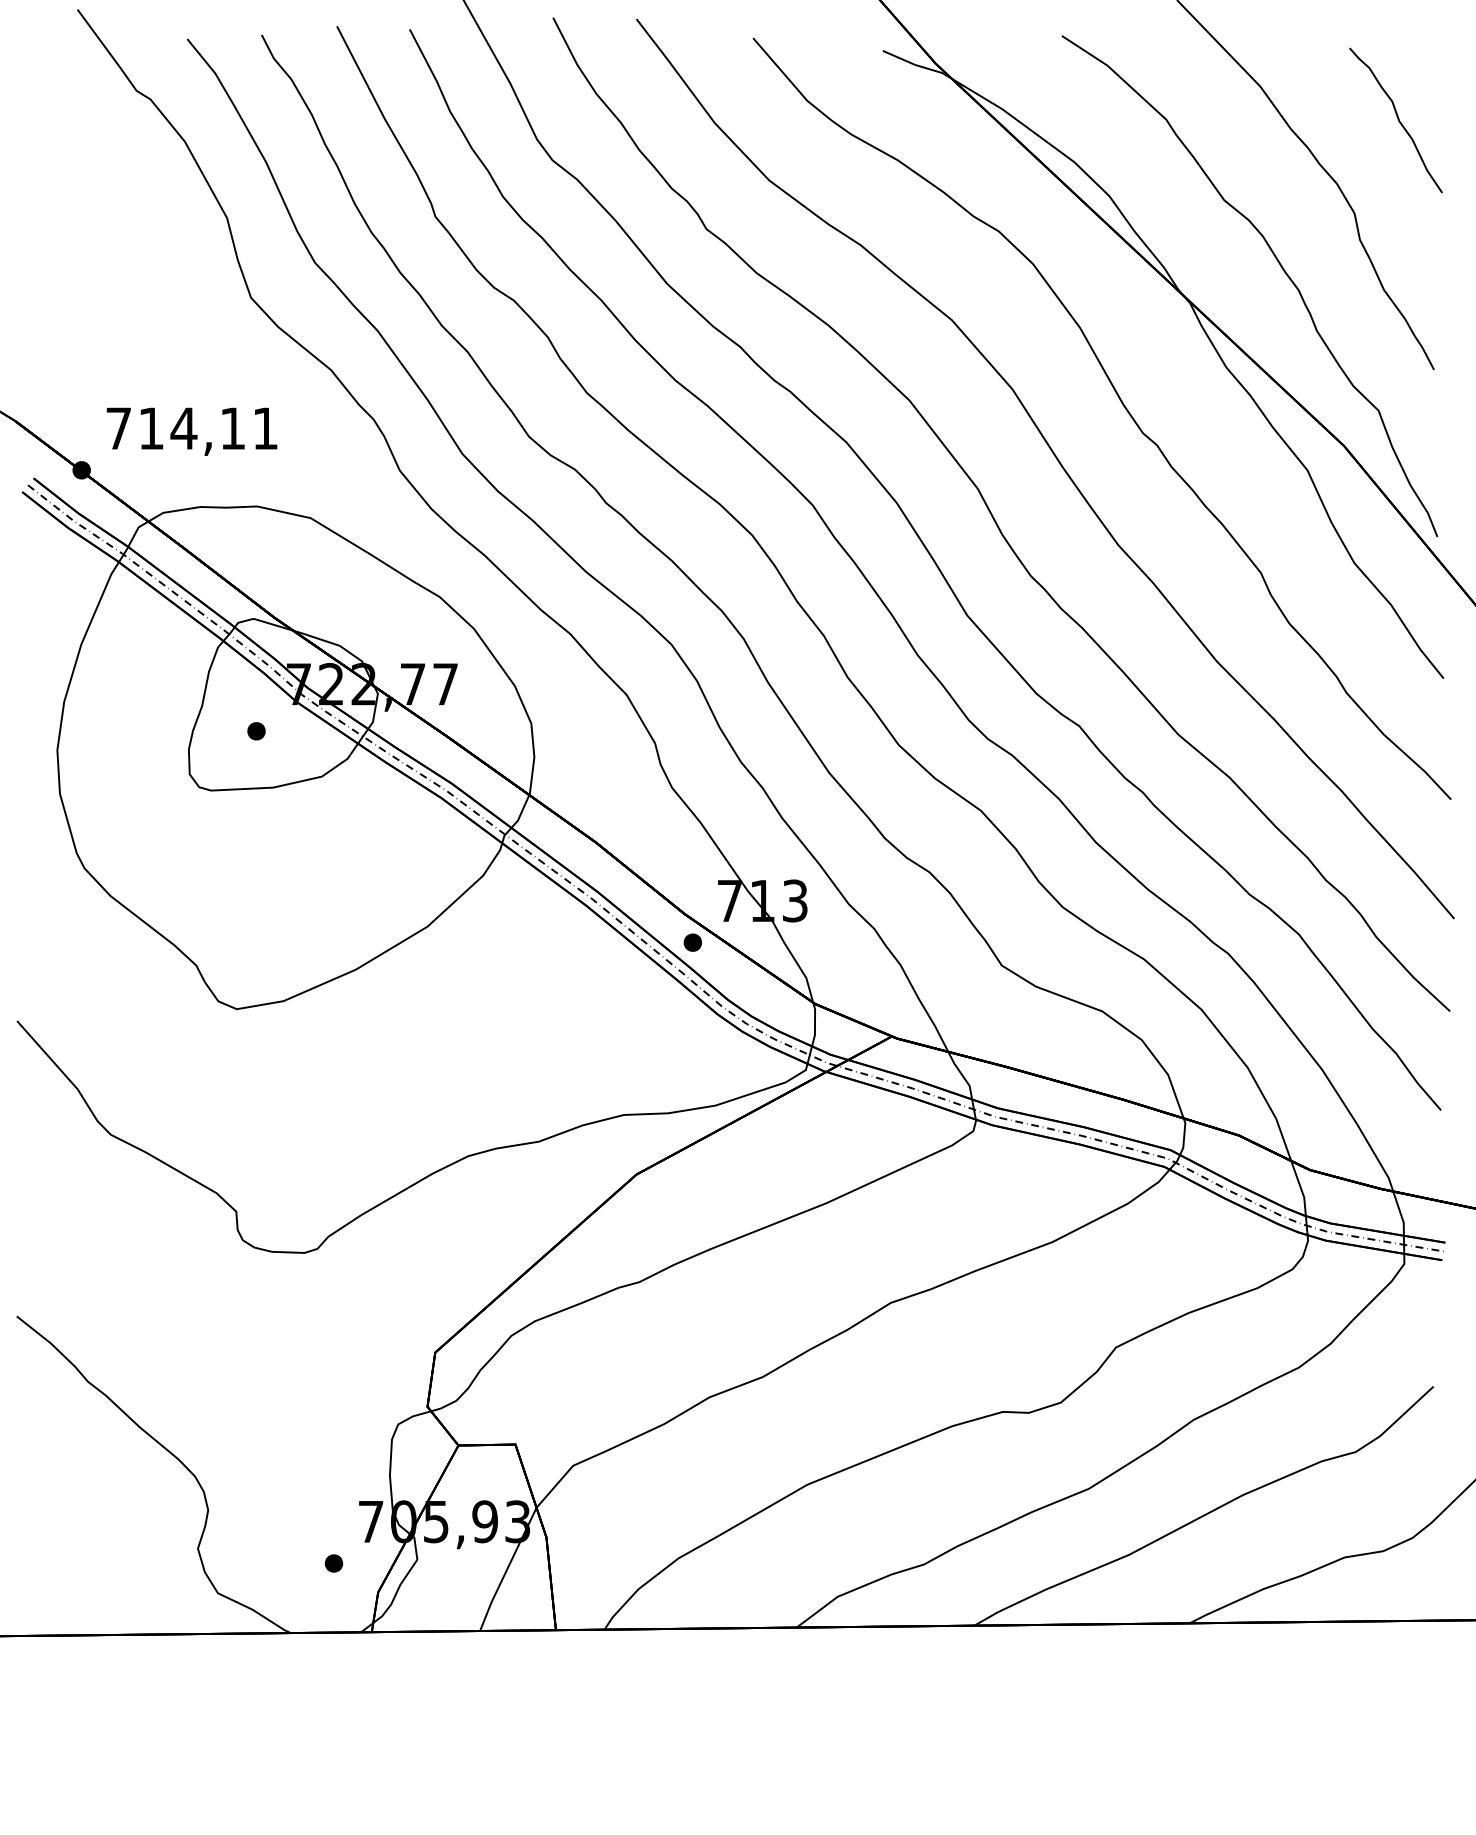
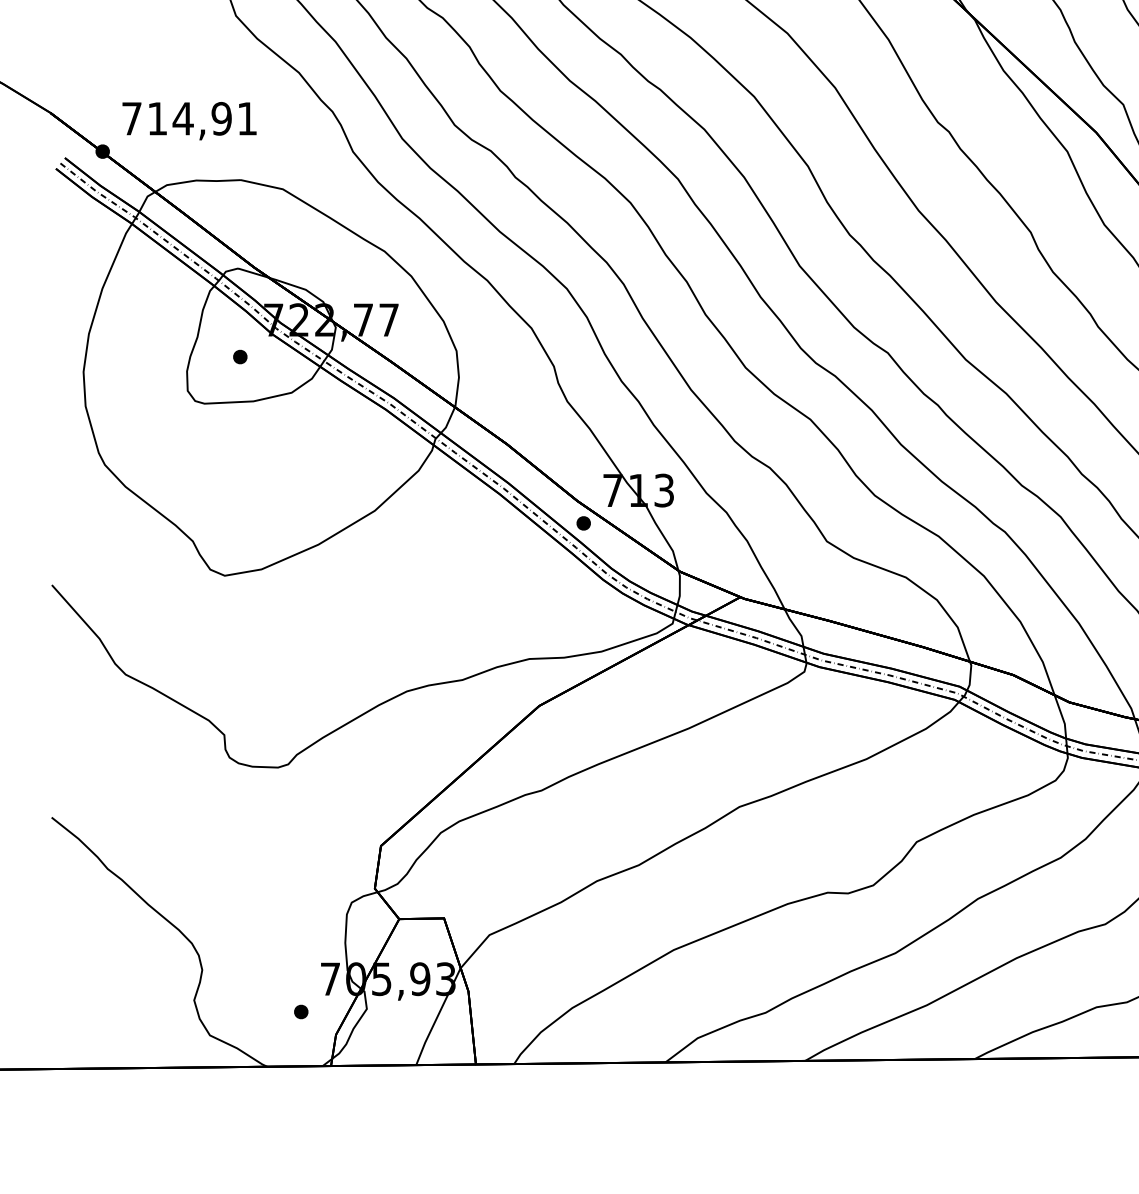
text: (232, 428) -> (221, 118), 714,11 -> 714,91

